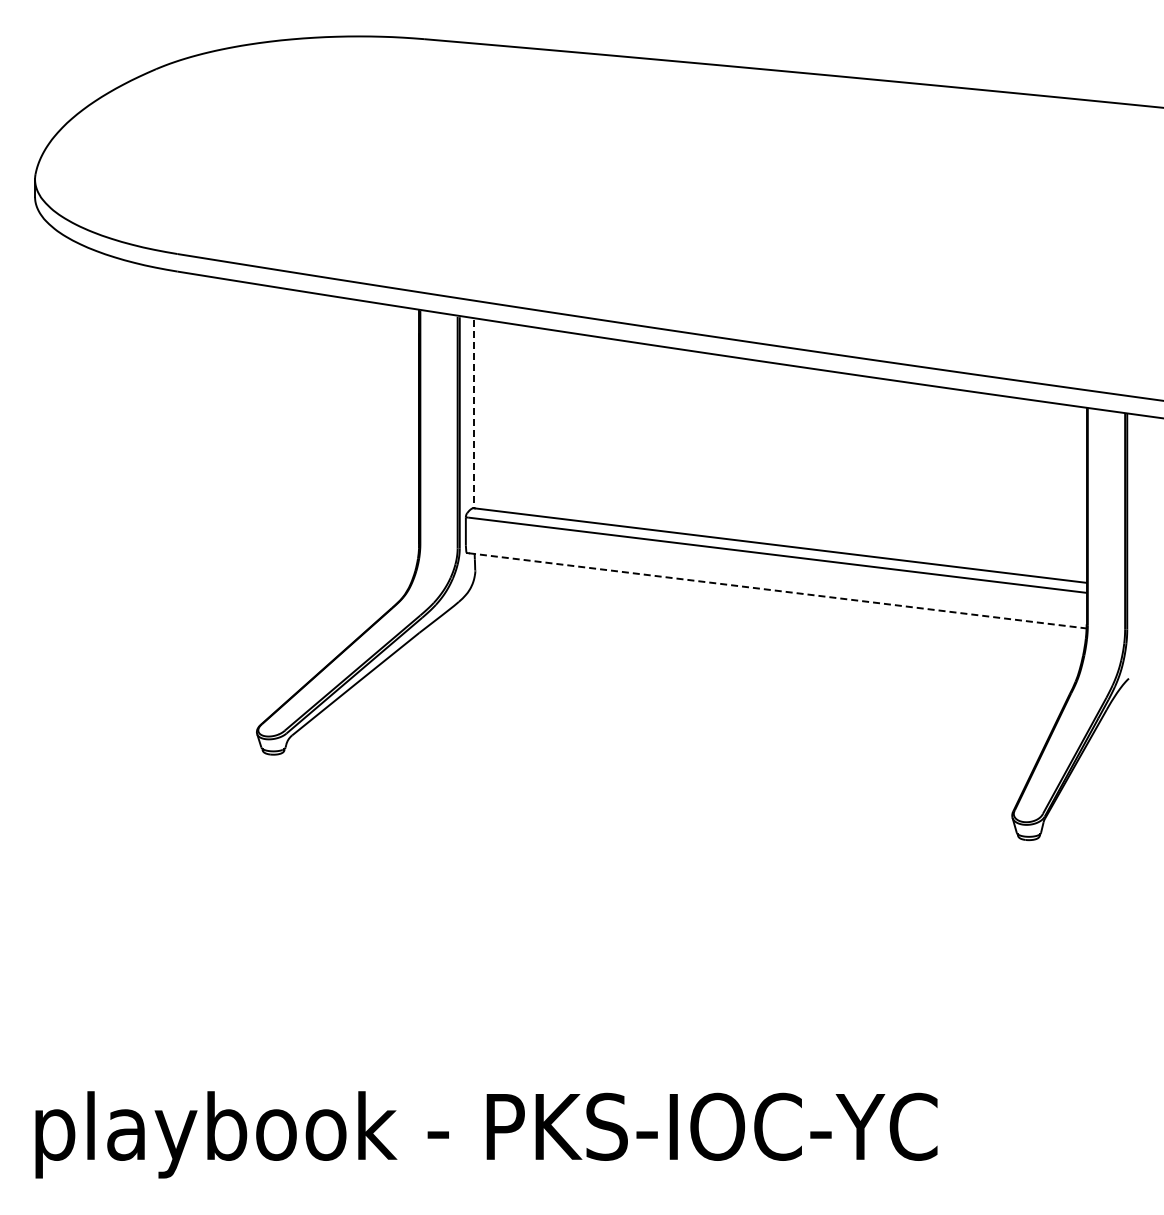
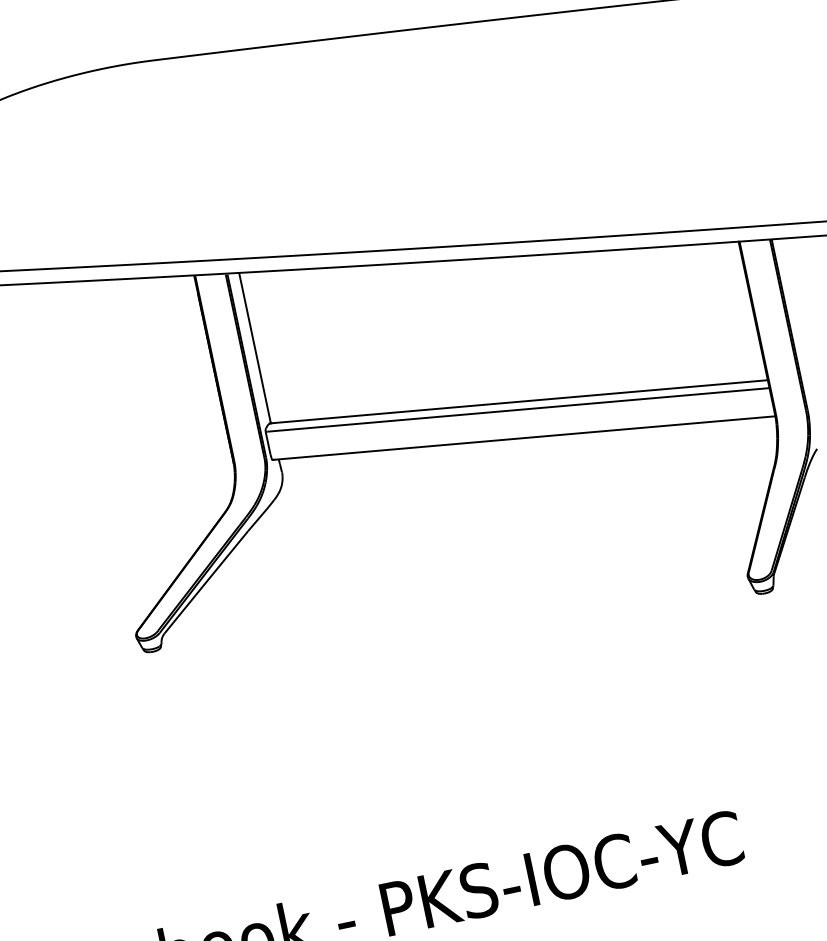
line: (474, 414) -> (255, 349), dashed -> solid
line: (778, 590) -> (525, 437), dashed -> solid

